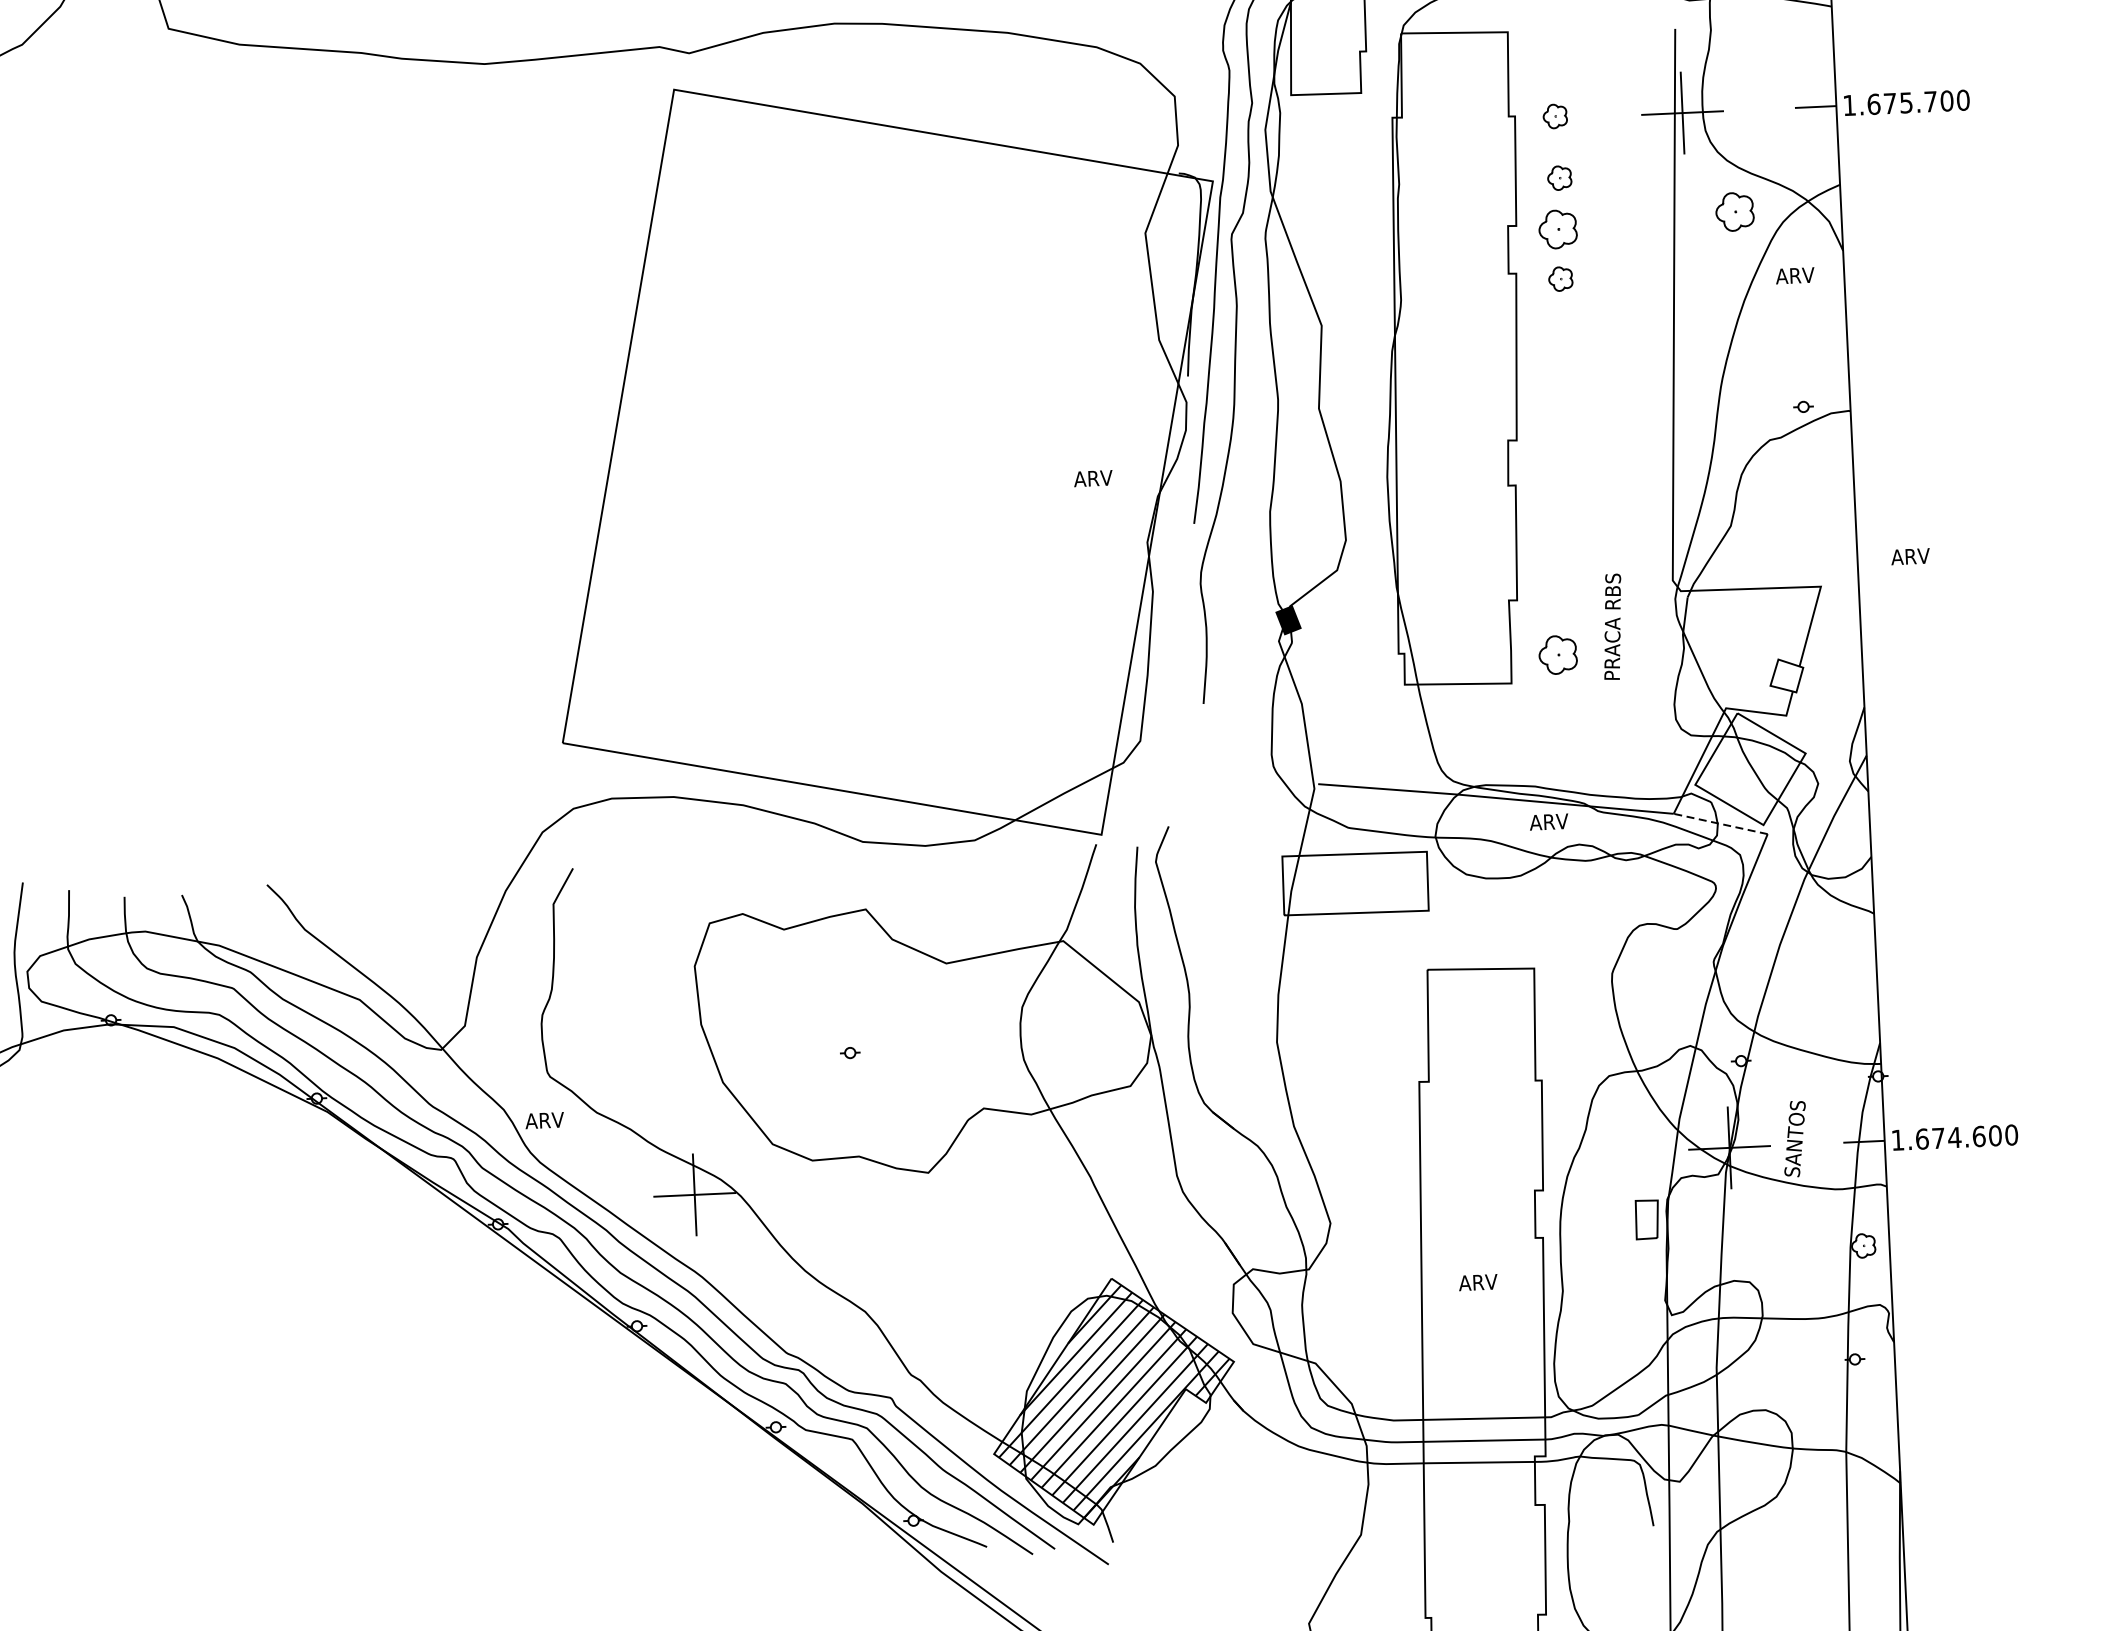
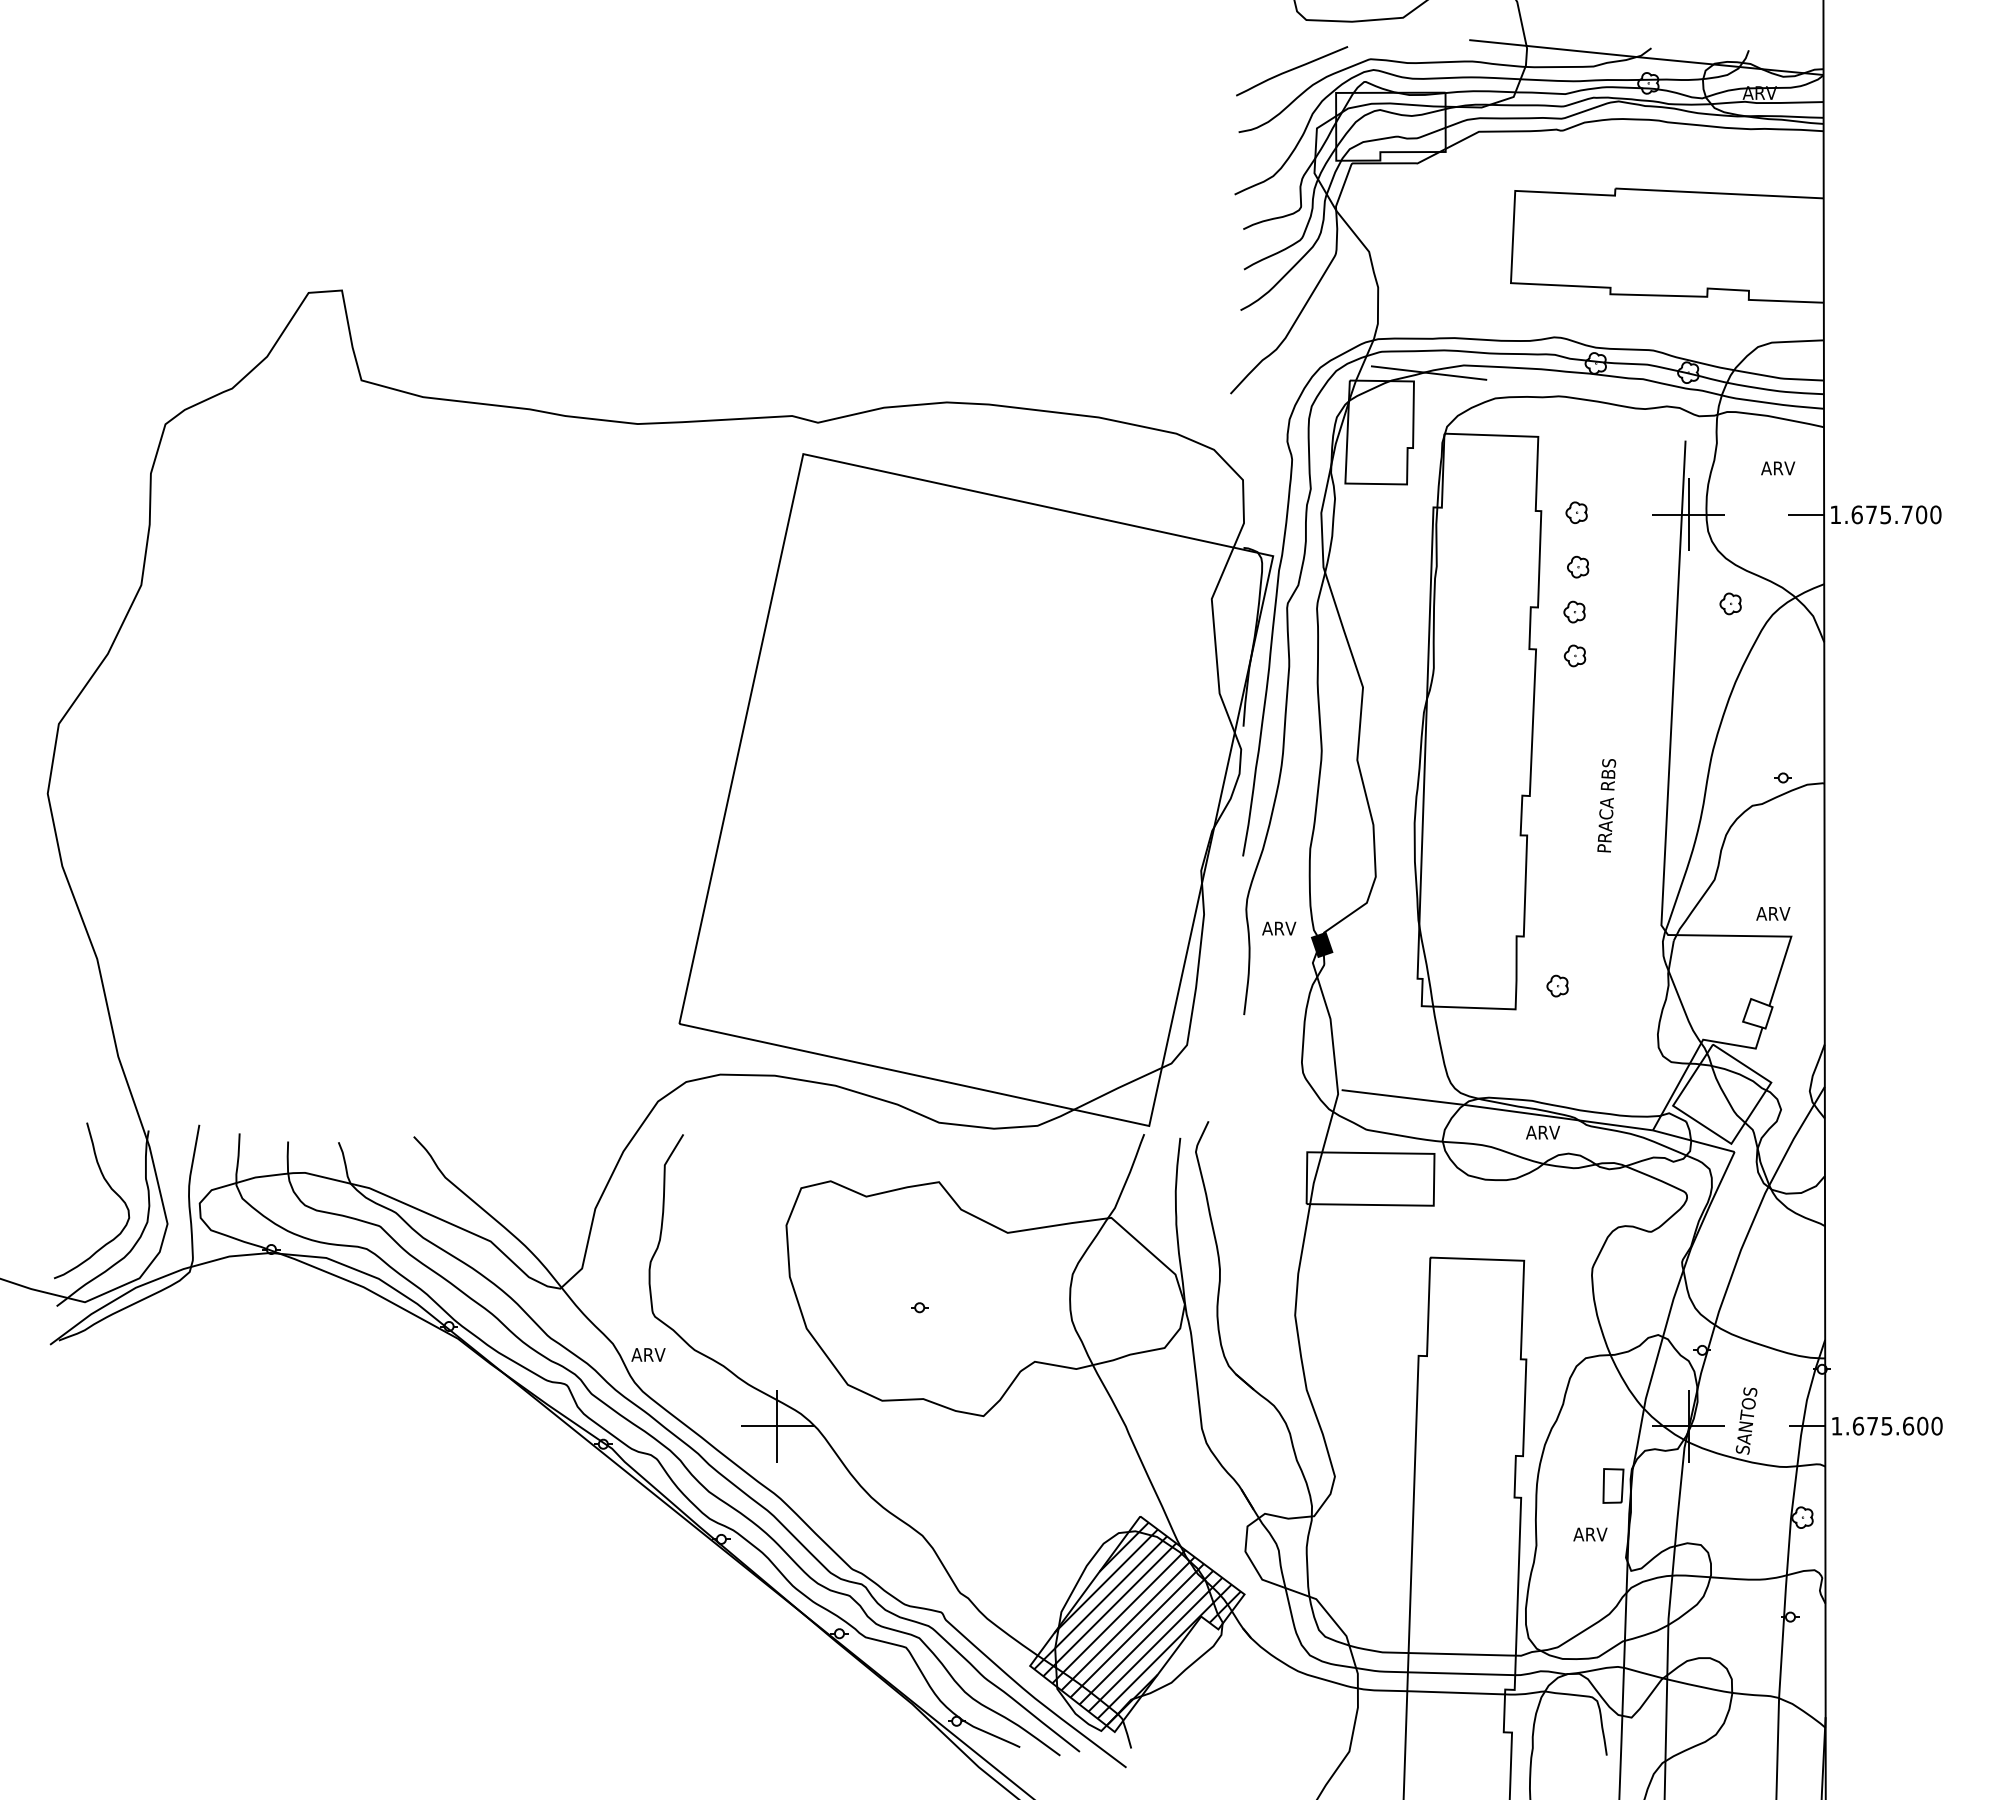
part: (1734, 211) -> (1730, 603), size x0.62
part: (1557, 228) -> (1574, 611), size x0.62
text: (1795, 275) -> (1778, 468), moved
text: (1093, 478) -> (1279, 928), moved
text: (1910, 556) -> (1773, 913), moved
text: (1612, 626) -> (1606, 805), moved
part: (1557, 654) -> (1557, 985), size x0.62
line: (1720, 824) -> (1693, 1141), dashed -> solid
text: (1954, 1138) -> (1886, 1426), 1.674.600 -> 1.675.600
text: (1478, 1282) -> (1590, 1534), moved

